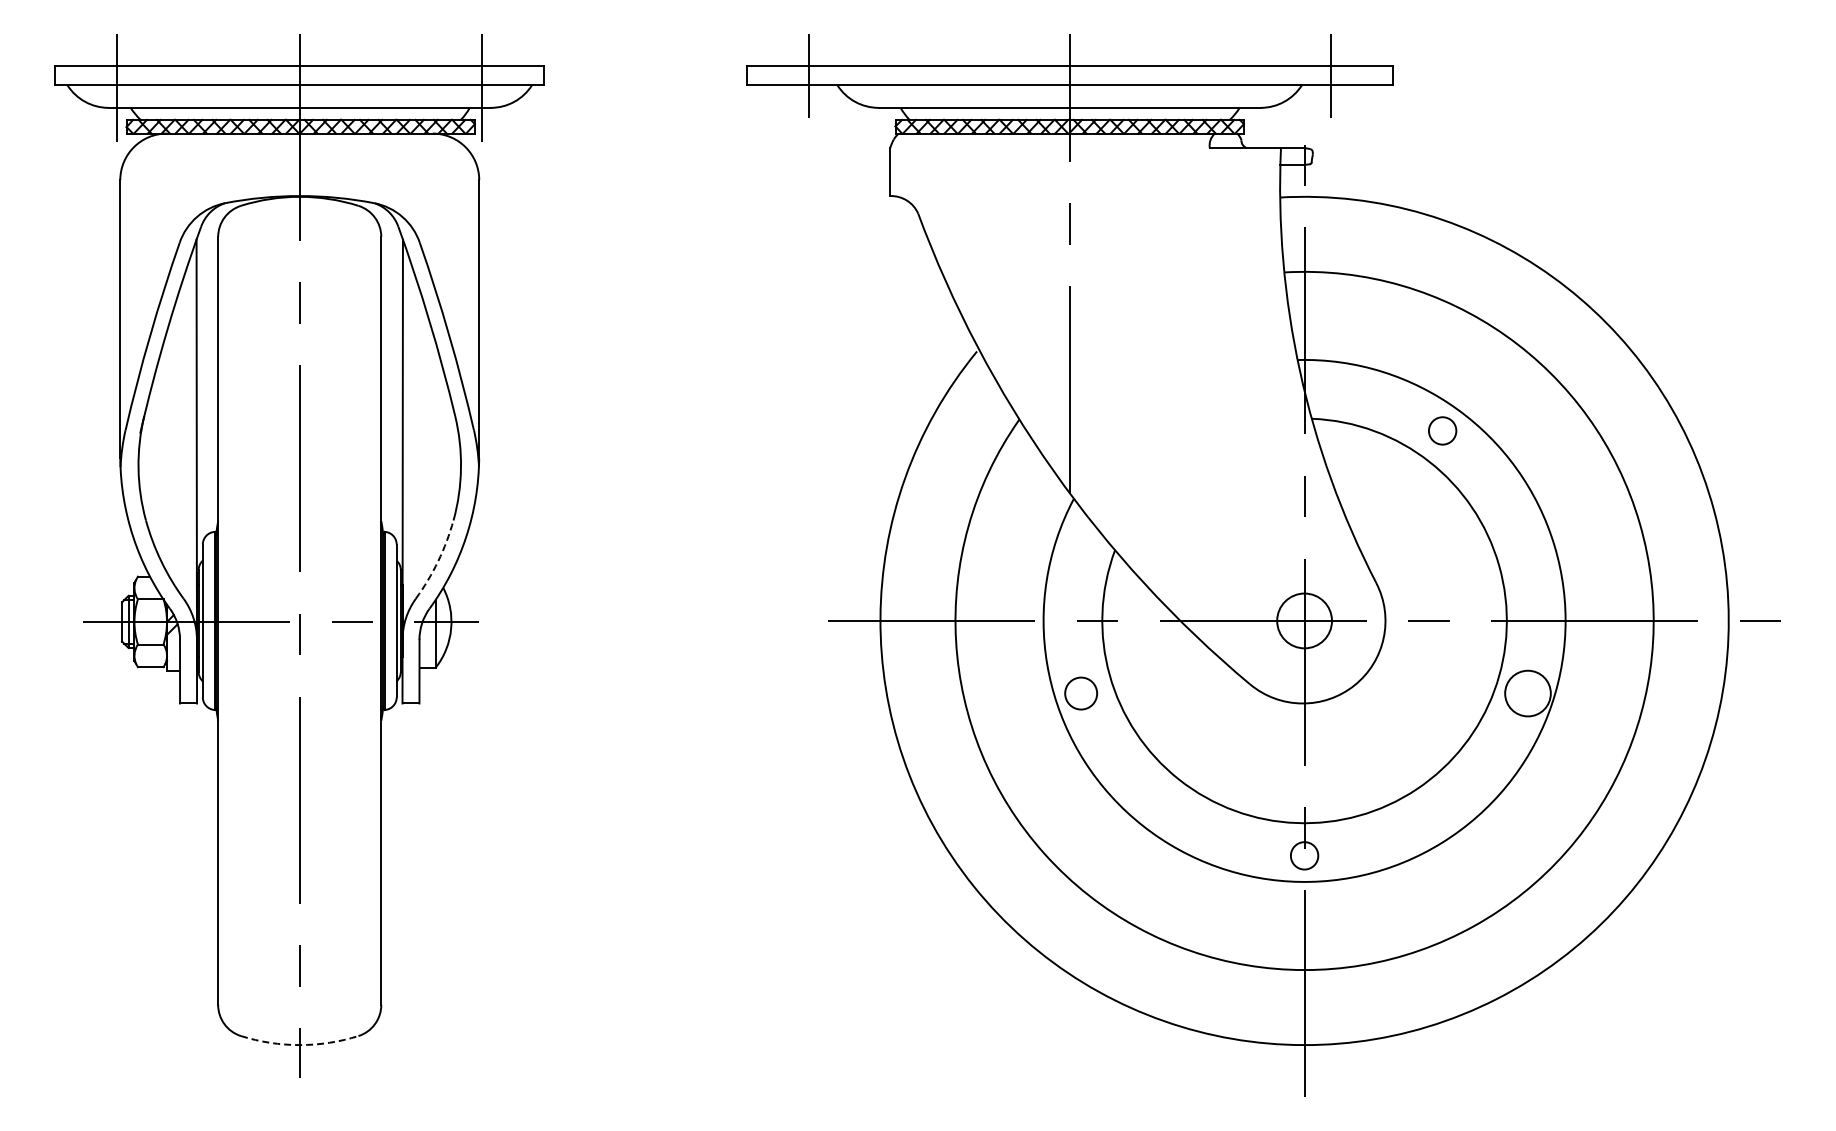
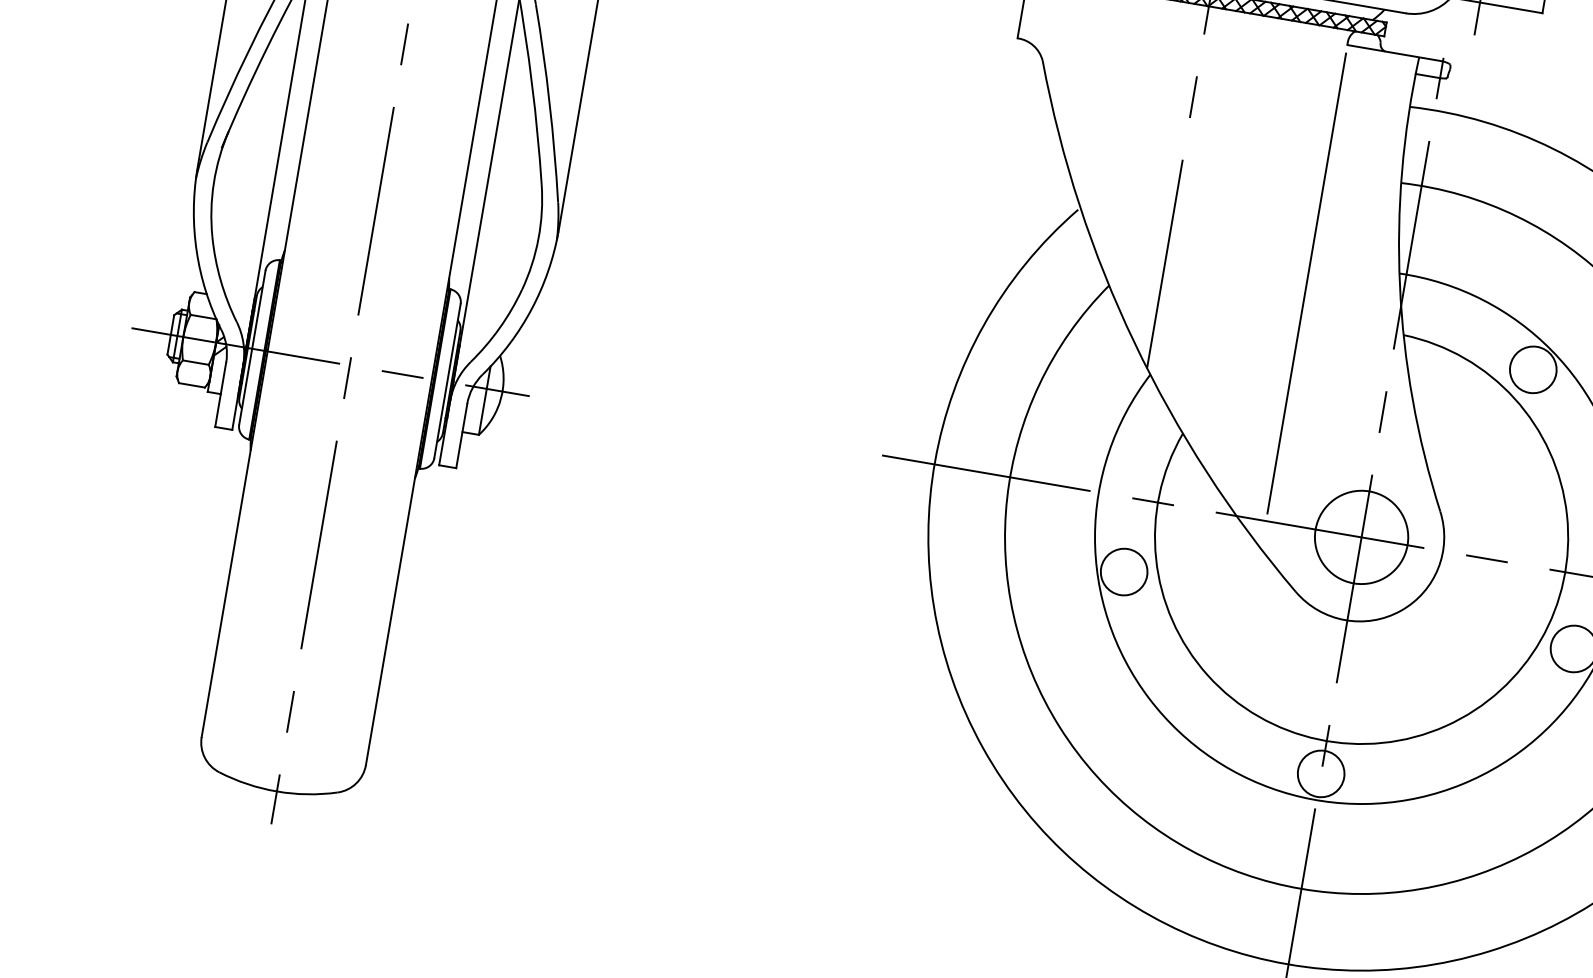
line: (1209, 384) -> (1306, 282), added
circle: (1442, 430) -> (1533, 369), size x1.67
arc: (438, 561) -> (499, 328), dashed -> solid
circle: (1304, 620) -> (1361, 536), size x1.67
circle: (1081, 693) -> (1124, 572), size x1.43
circle: (1304, 855) -> (1321, 773), size x1.67
arc: (299, 1045) -> (276, 791), dashed -> solid

